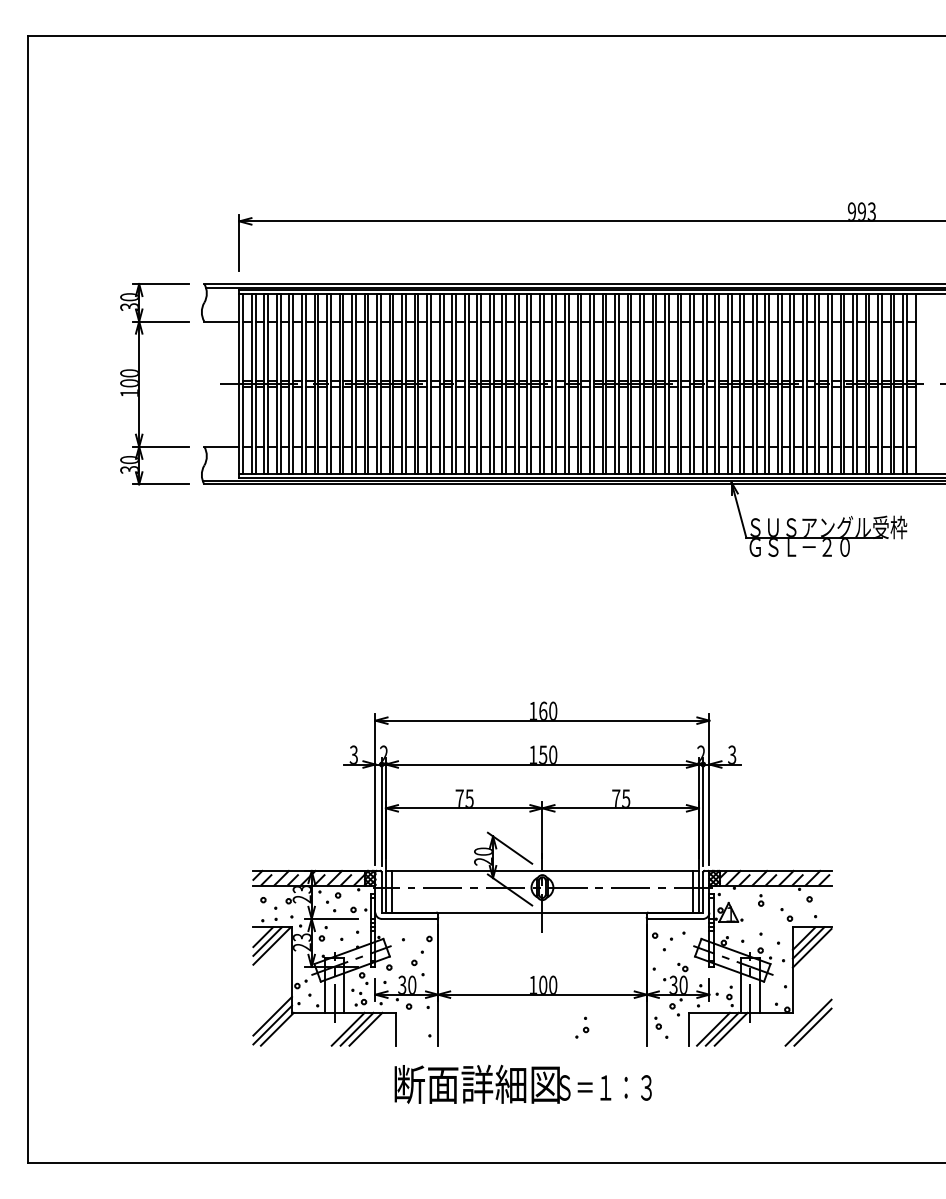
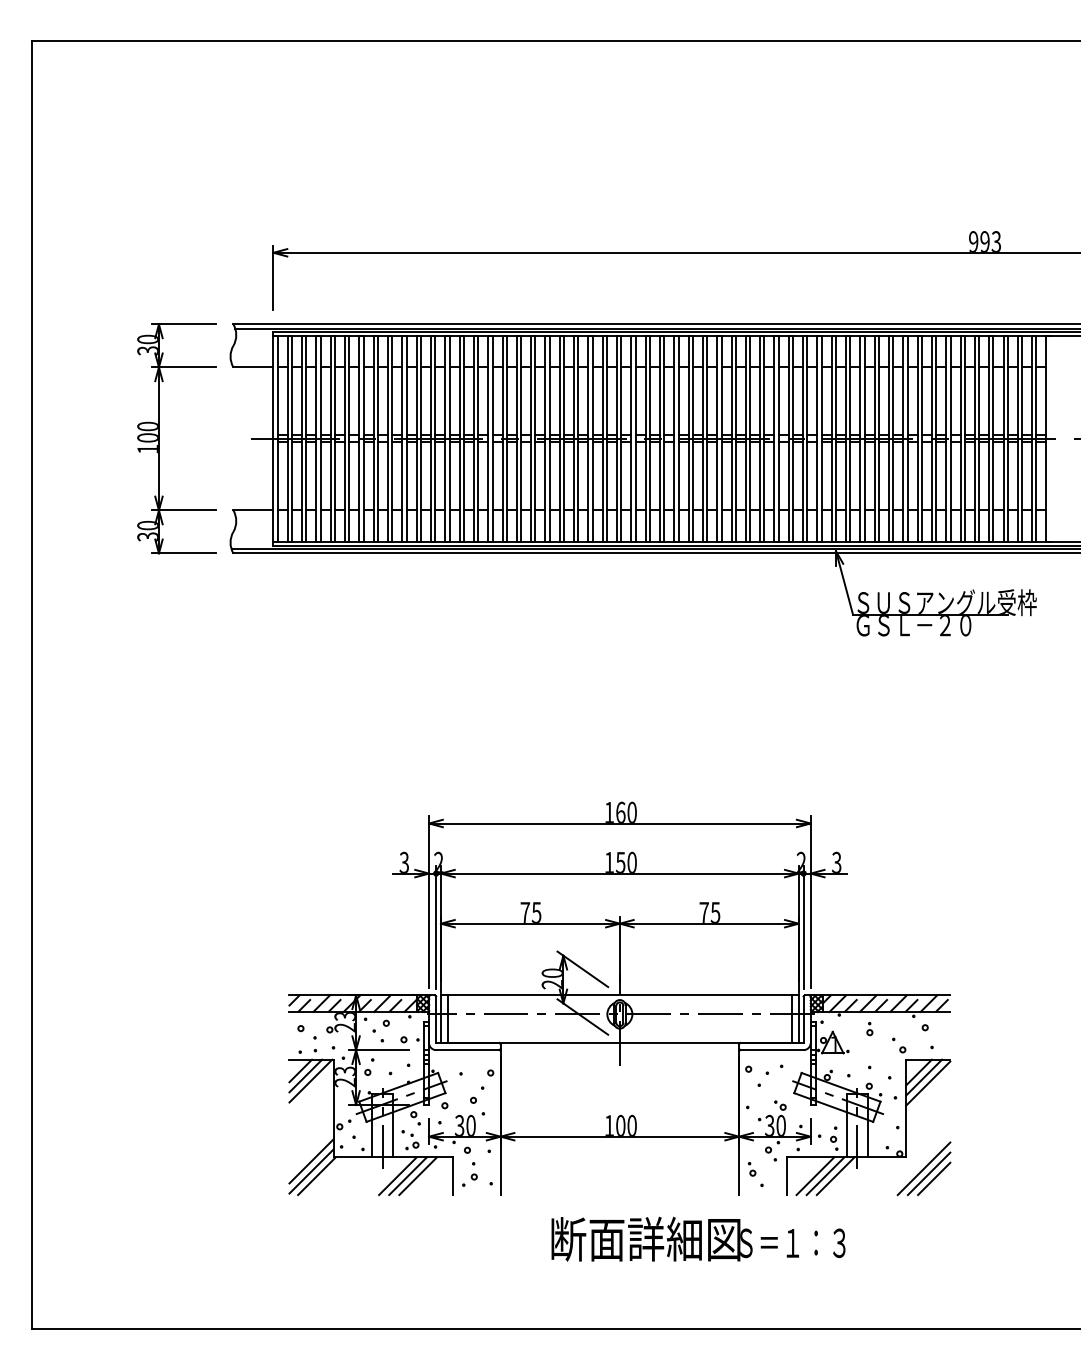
part: (582, 1027) -> (470, 1174), moved
line: (817, 1031) -> (934, 1178), added
text: (522, 1083) -> (697, 1238), moved

